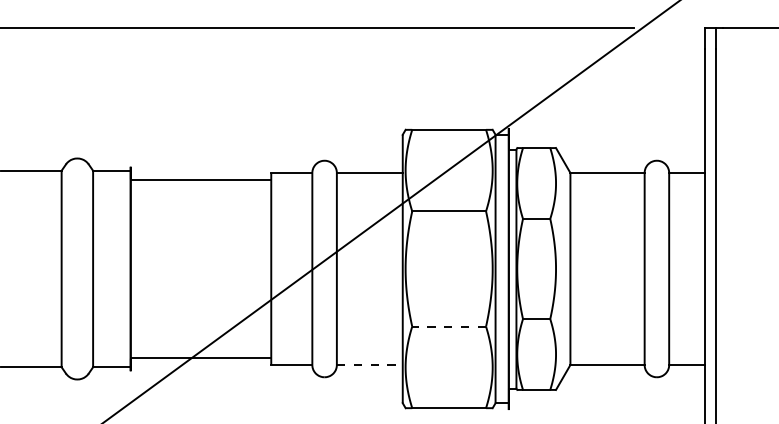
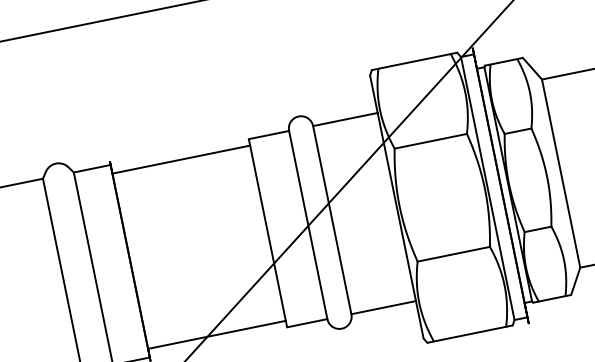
line: (449, 326) -> (454, 254), dashed -> solid
line: (369, 365) -> (383, 308), dashed -> solid

